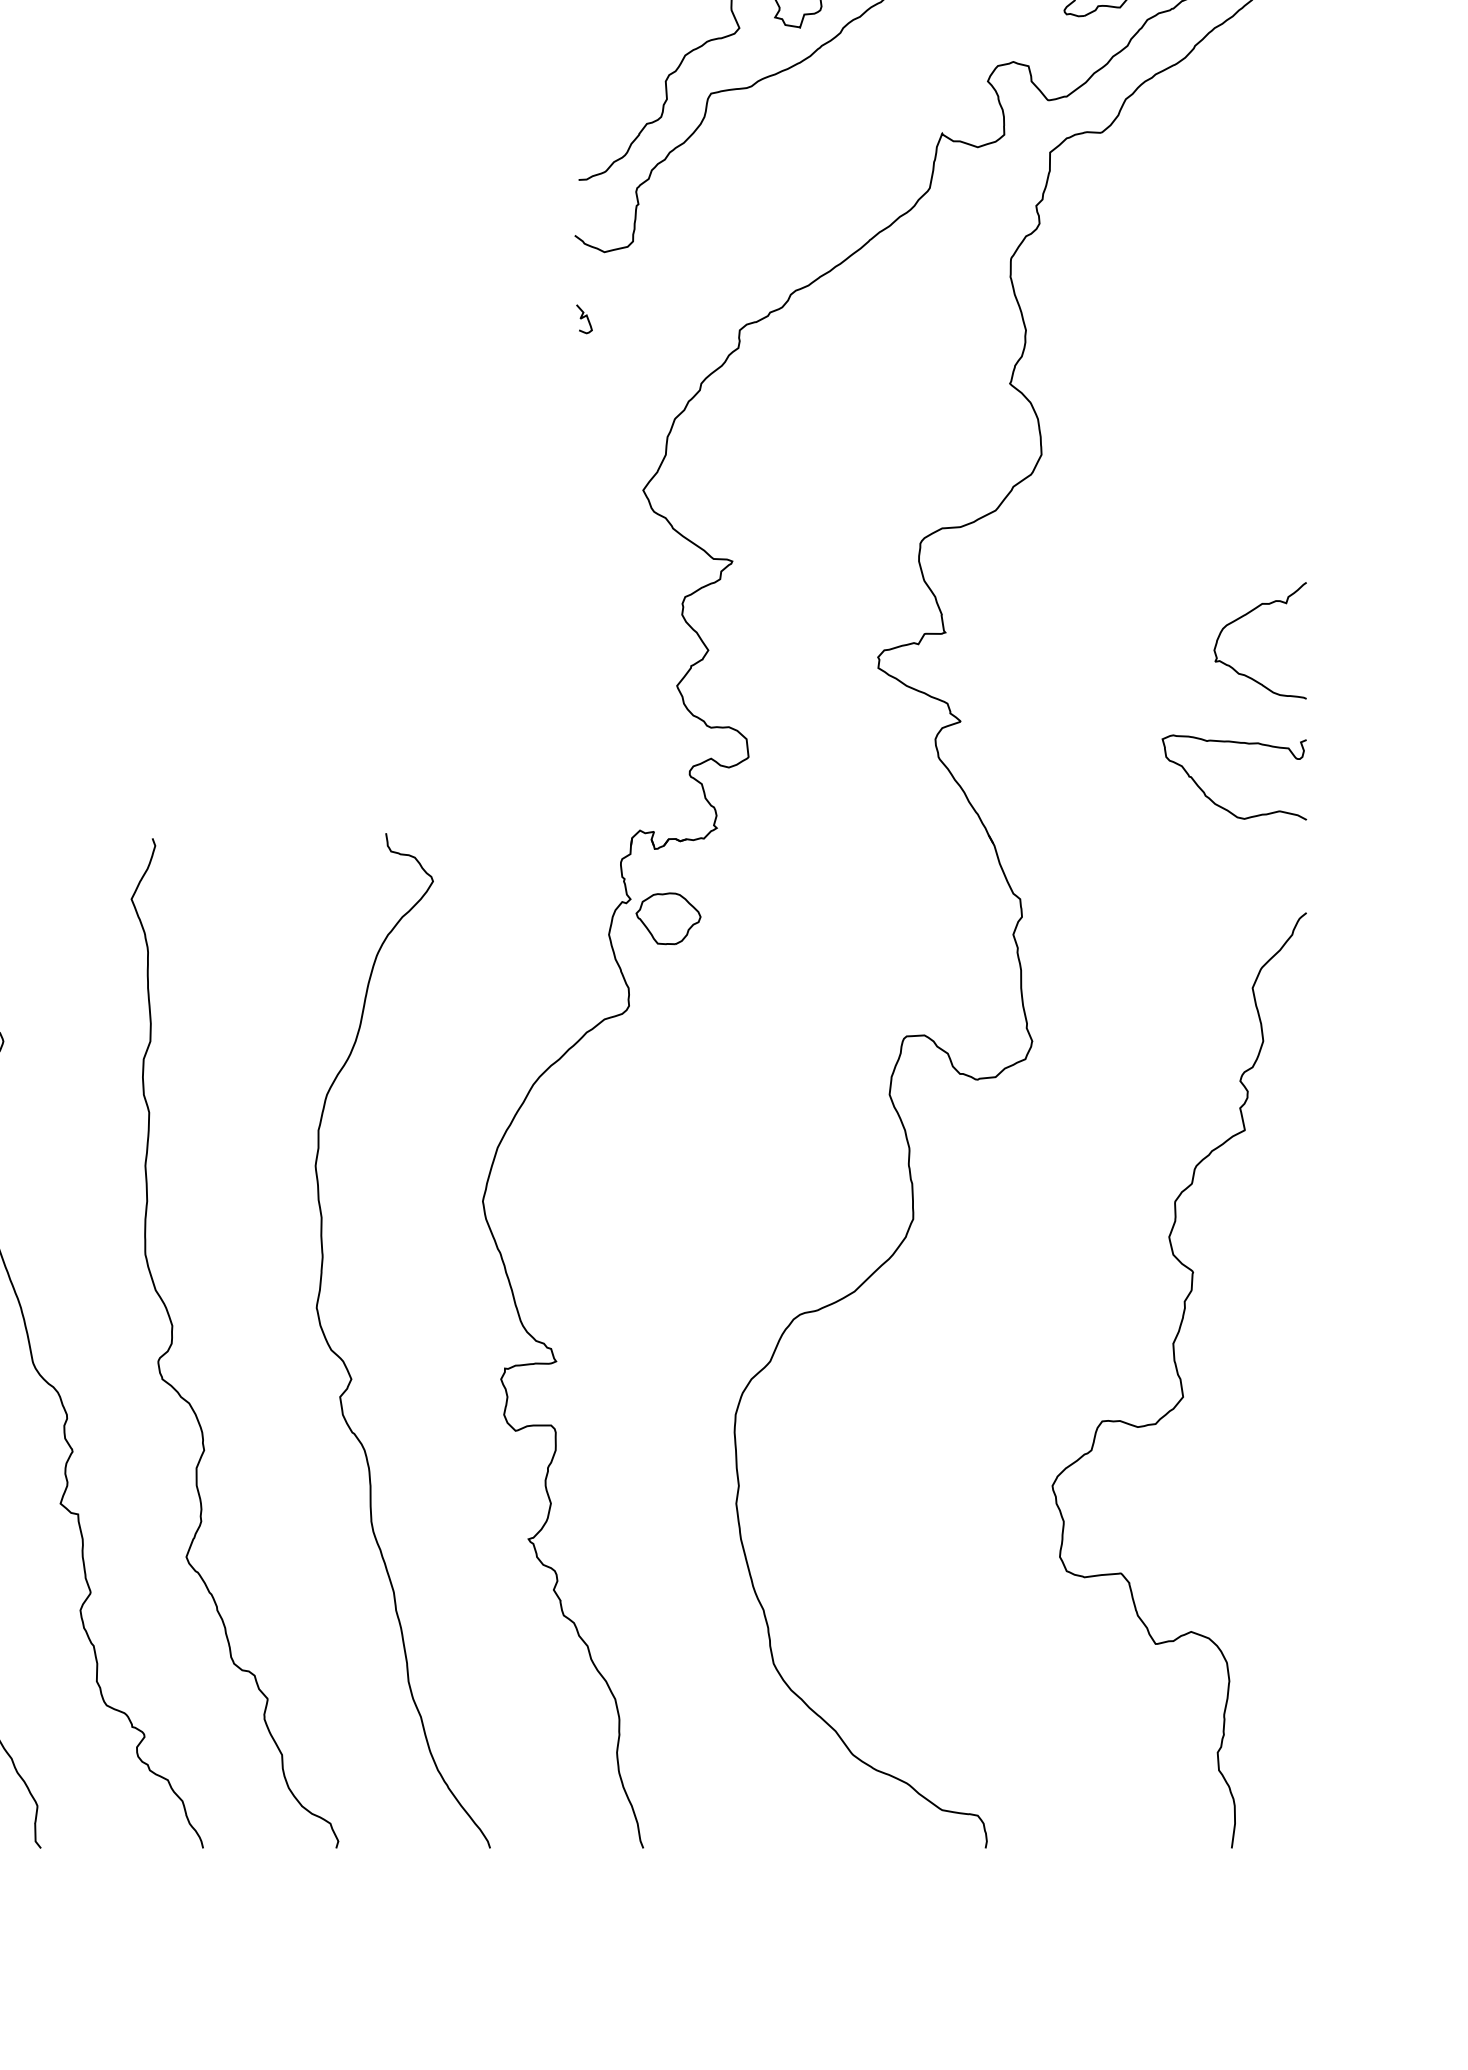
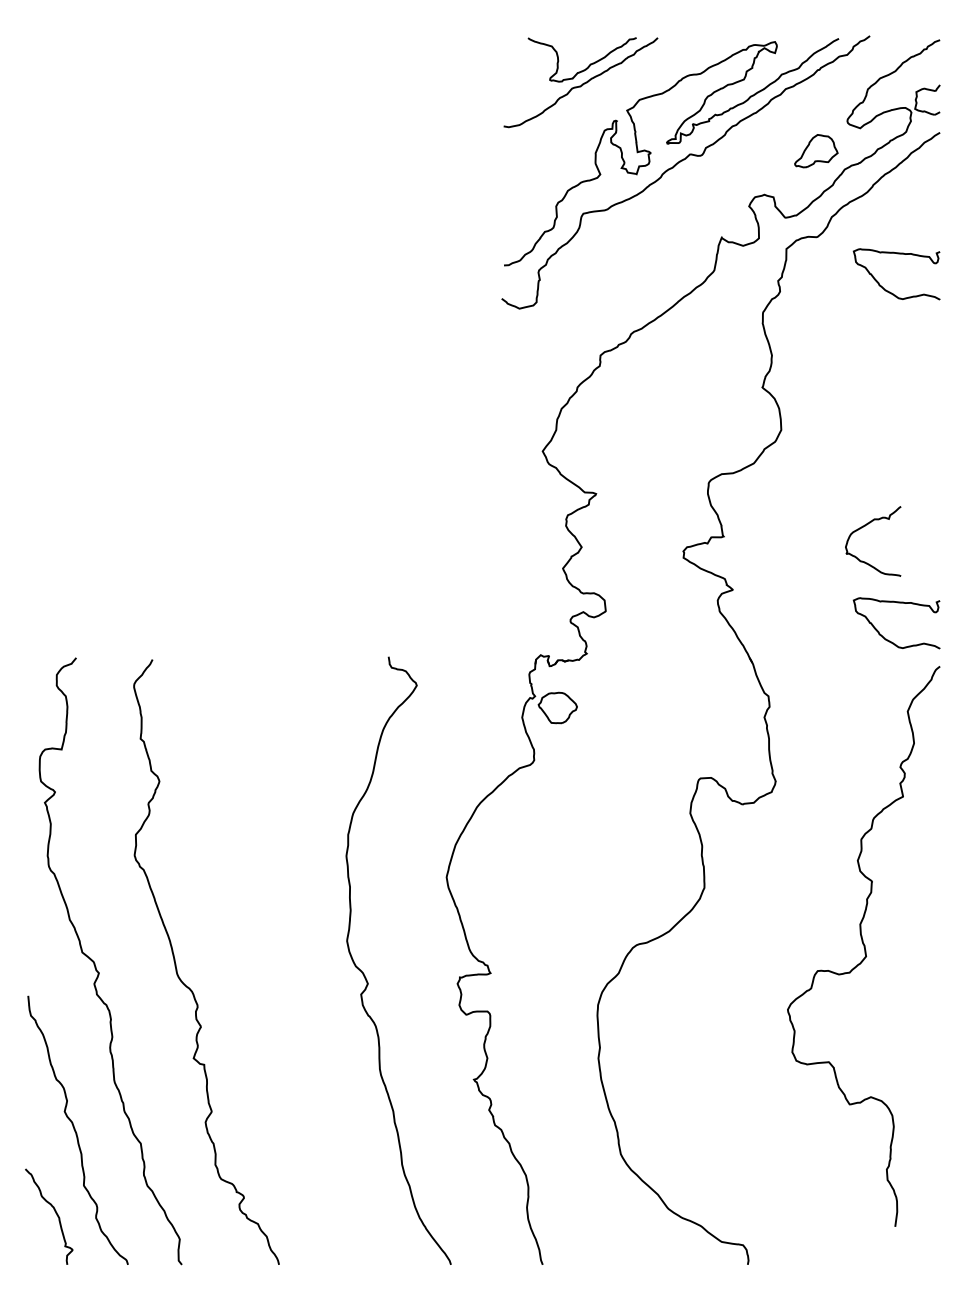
curve: (1220, 221) -> (888, 290), added
curve: (584, 318) -> (507, 348), removed
curve: (1247, 615) -> (865, 526), moved
curve: (173, 1341) -> (261, 961), removed
curve: (1178, 1380) -> (863, 946), moved

